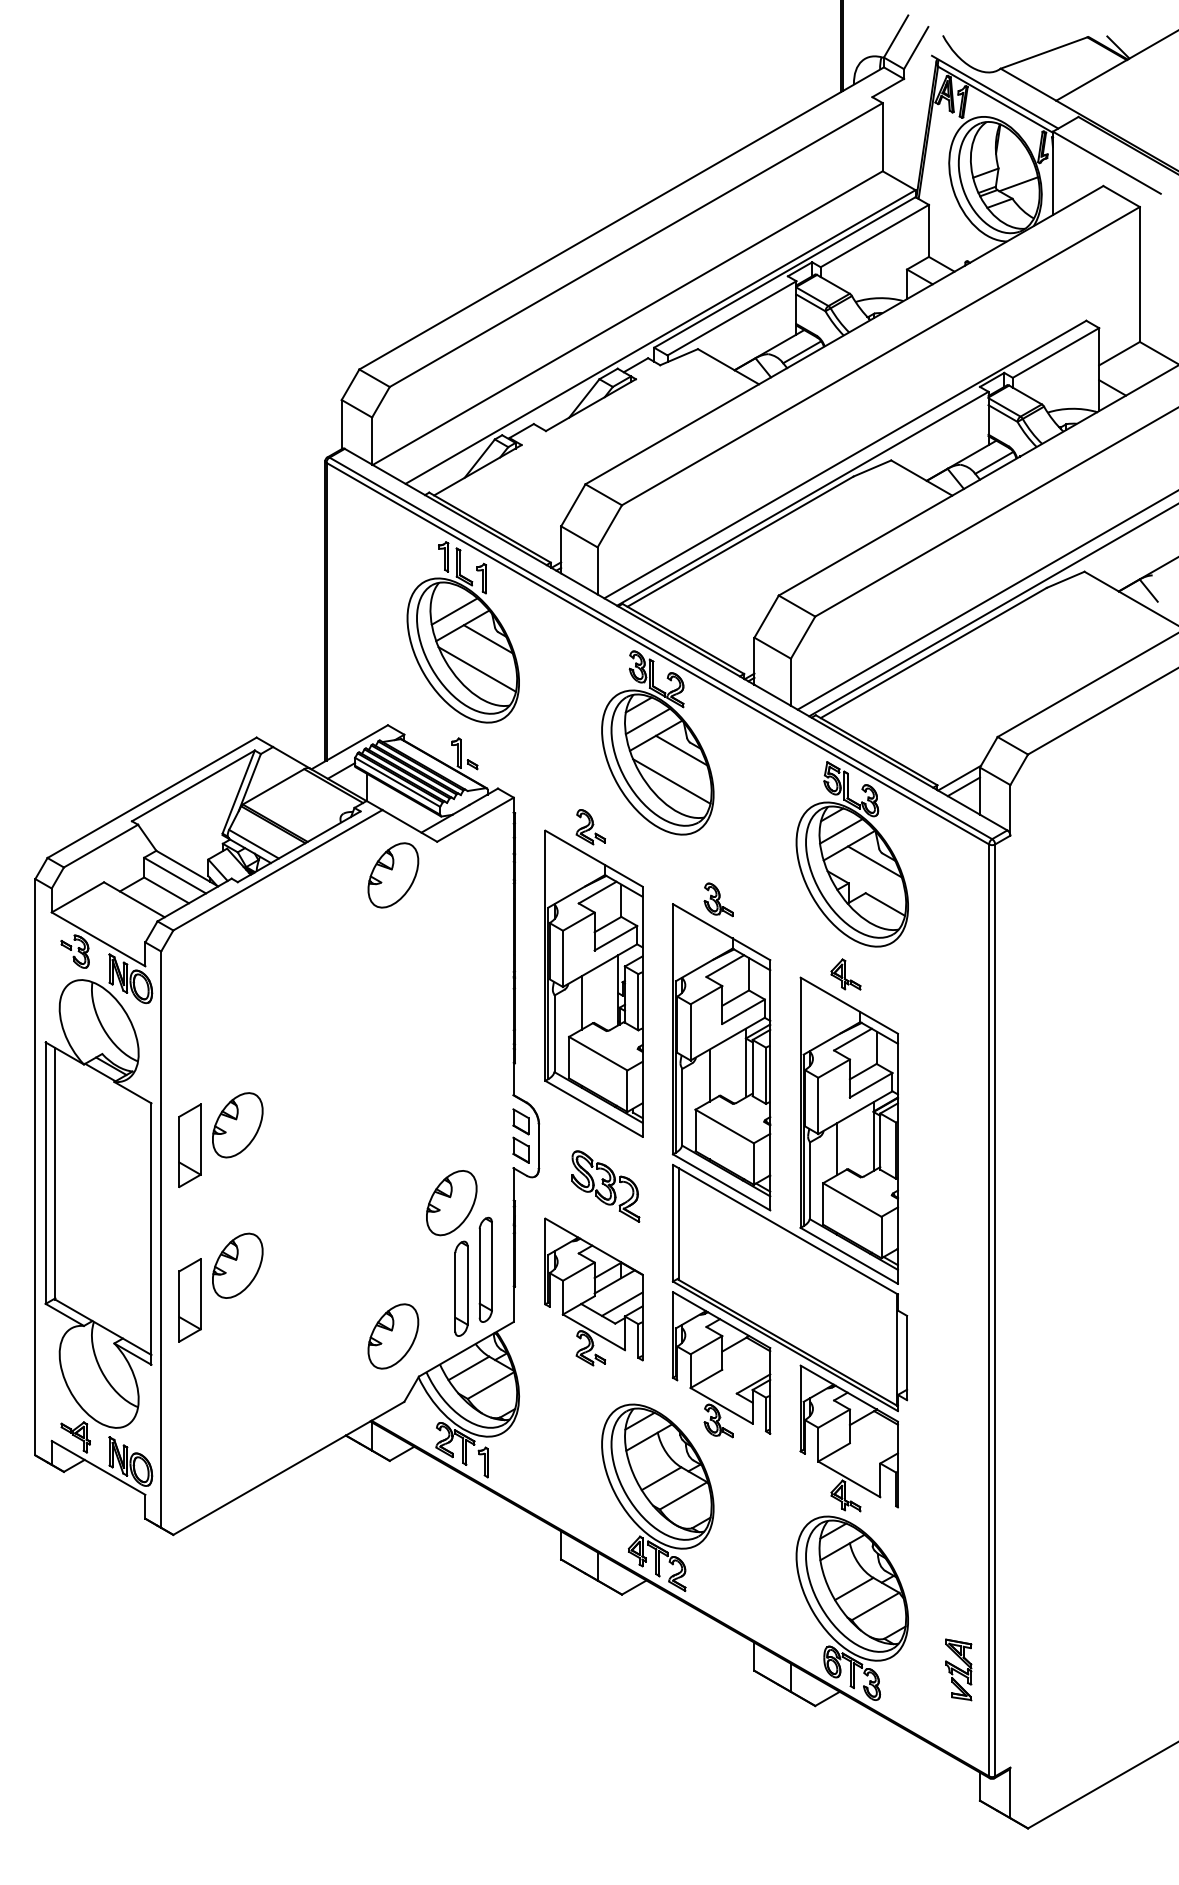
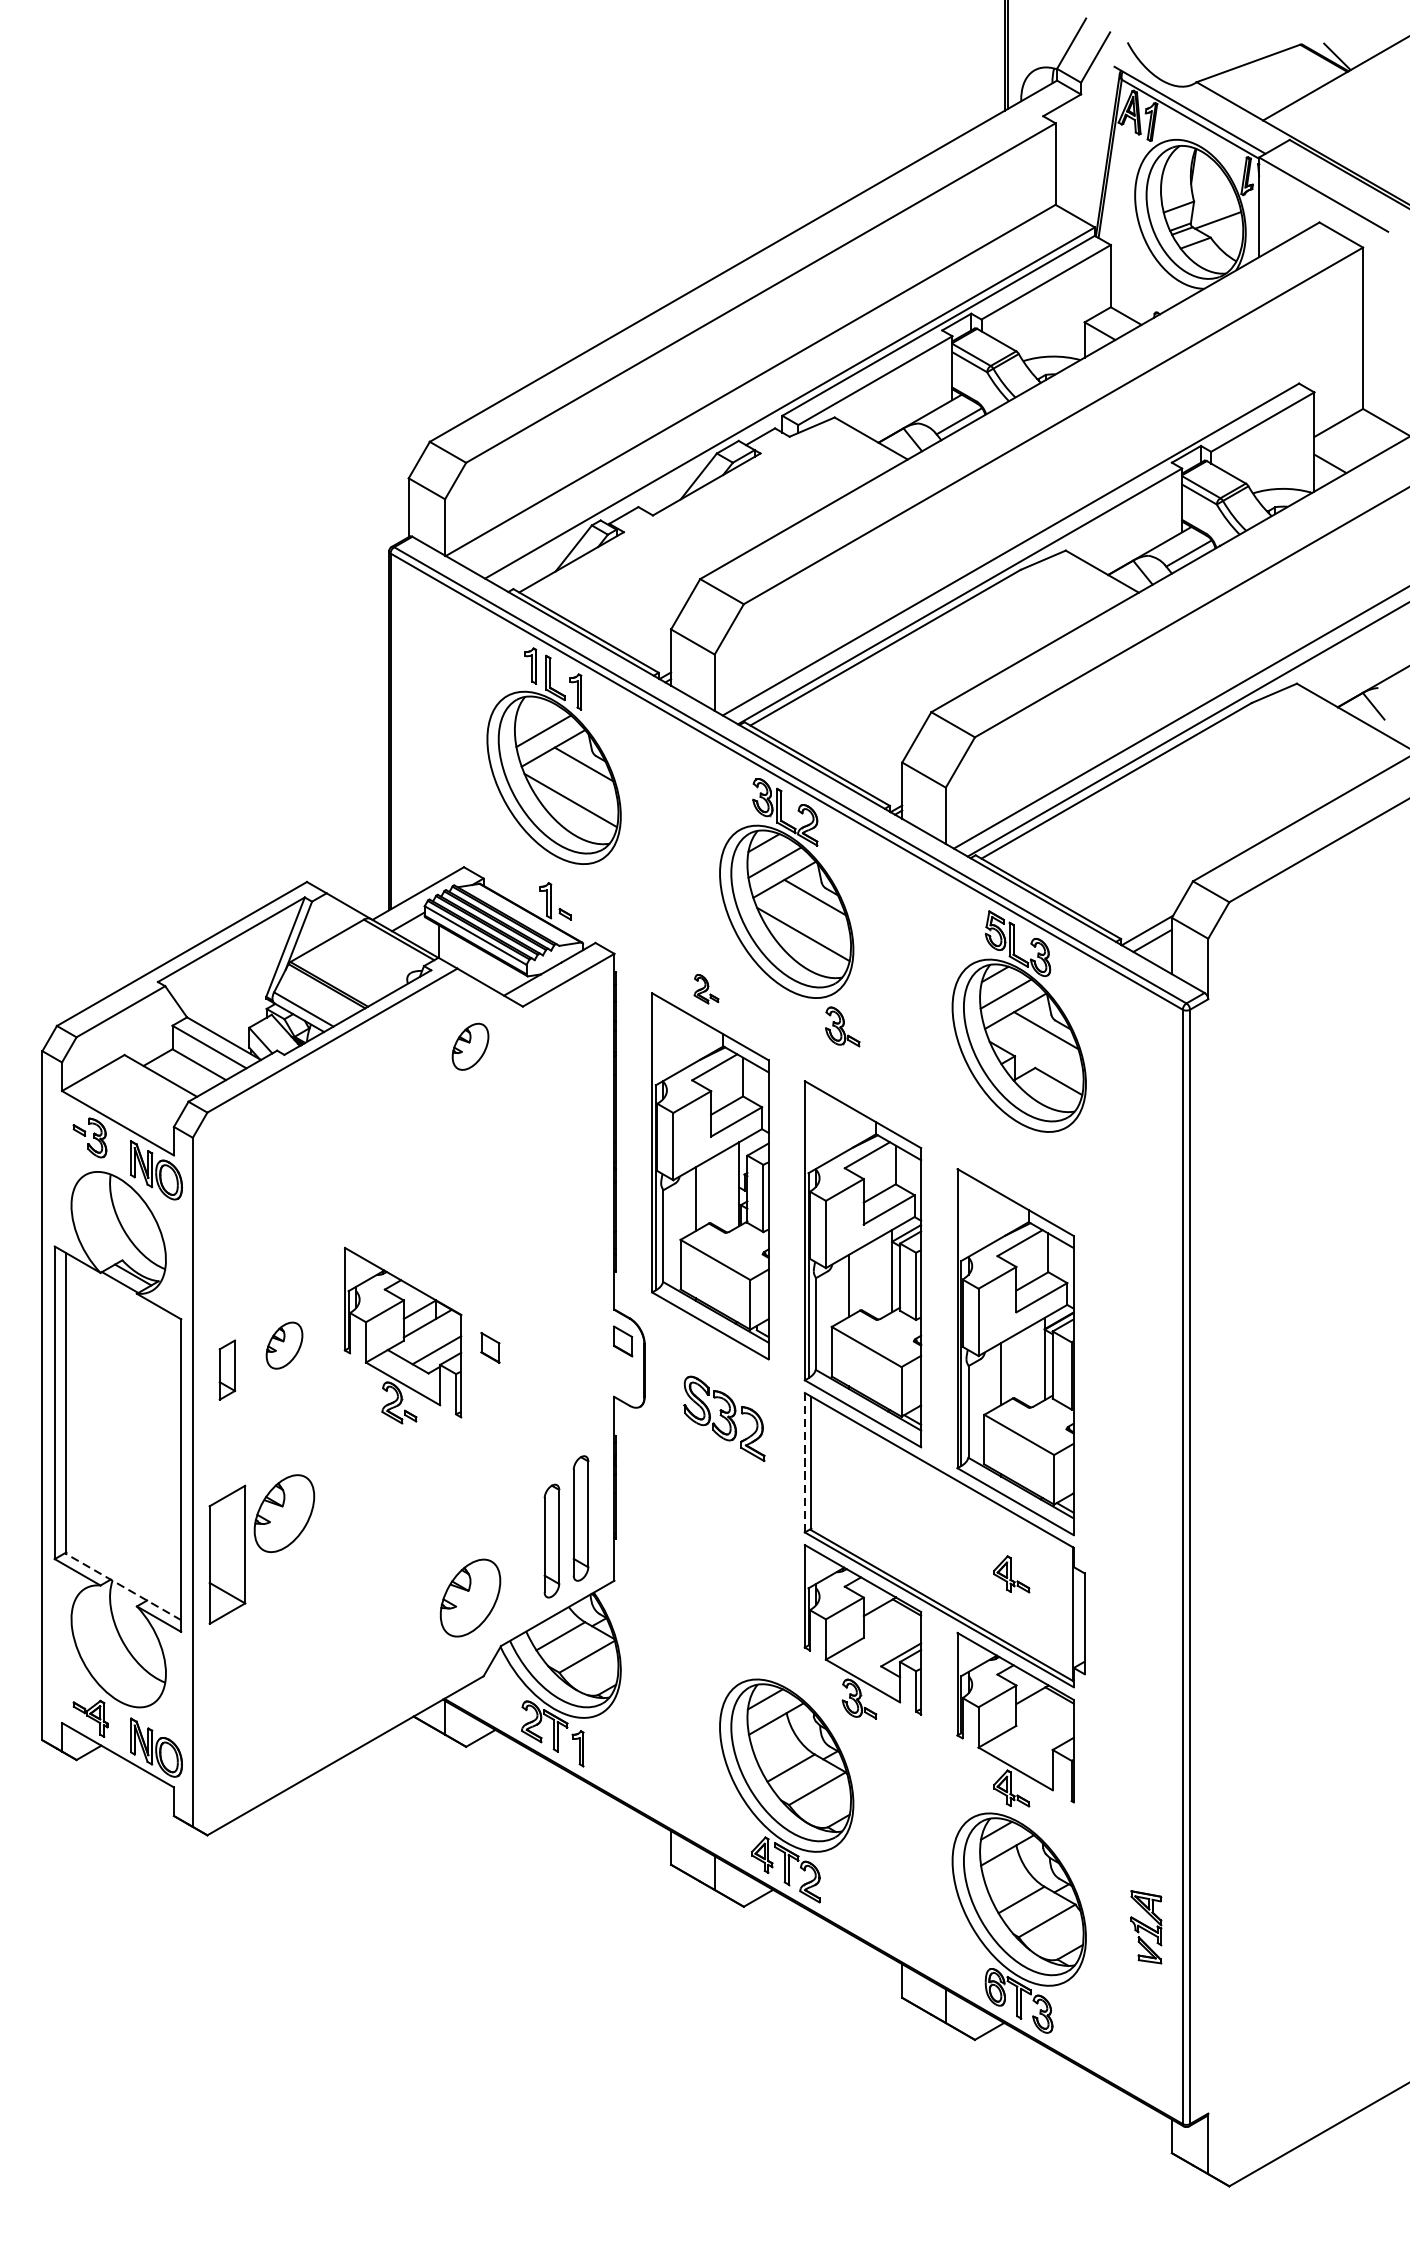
part: (590, 827) -> (706, 989), size x0.7
part: (393, 875) -> (470, 1046), size x0.6
part: (718, 899) -> (842, 1026), moved
part: (845, 974) -> (1011, 1574), moved
part: (237, 1125) -> (284, 1345), size x0.6
part: (189, 1145) -> (226, 1369), size x0.6
part: (520, 1149) -> (489, 1347), moved
part: (451, 1203) -> (539, 1439), removed
line: (673, 1222) -> (805, 1461), solid -> dashed
part: (593, 1291) -> (402, 1335), moved
part: (189, 1300) -> (226, 1555), size x1.4
line: (103, 1327) -> (123, 1587), solid -> dashed
part: (958, 1669) -> (1146, 1926), moved

